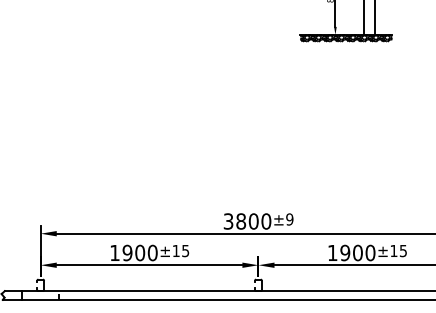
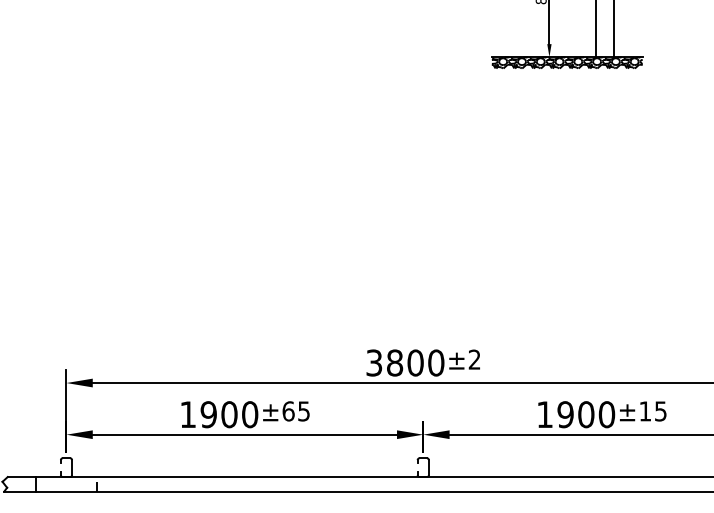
text: (289, 219) -> (474, 359), ±9 -> ±2
text: (175, 250) -> (287, 410), ±15 -> ±65

